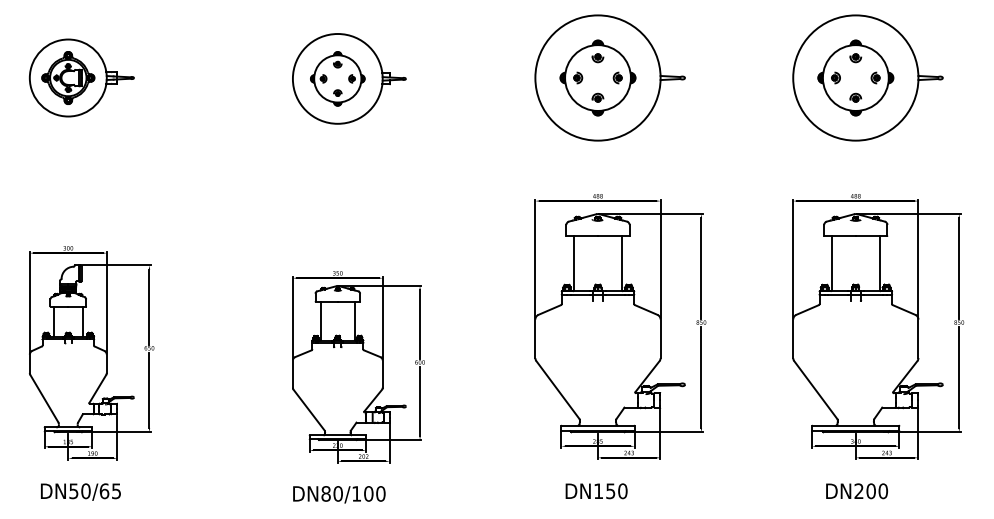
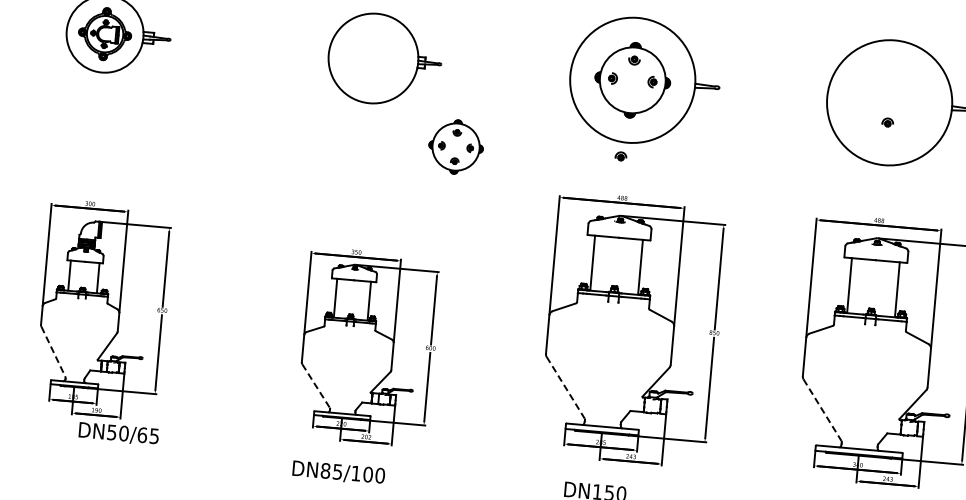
part: (855, 77) -> (889, 102), removed
part: (337, 78) -> (455, 146), moved
part: (597, 97) -> (620, 156), moved
line: (558, 390) -> (566, 388), solid -> dashed
line: (816, 390) -> (823, 410), solid -> dashed
line: (44, 399) -> (53, 352), solid -> dashed
line: (309, 410) -> (316, 386), solid -> dashed
text: (80, 491) -> (118, 433), moved
text: (337, 493) -> (337, 471), DN80/100 -> DN85/100

